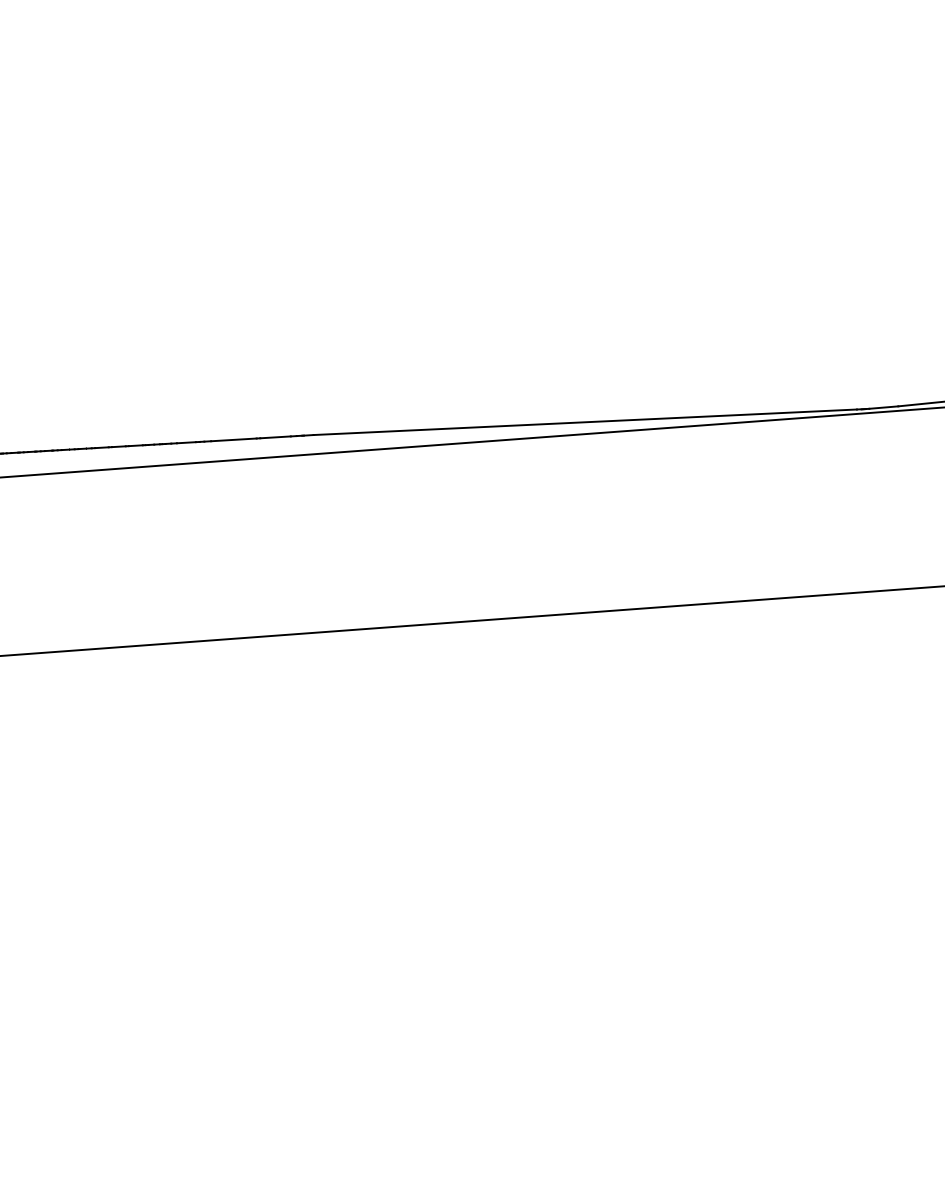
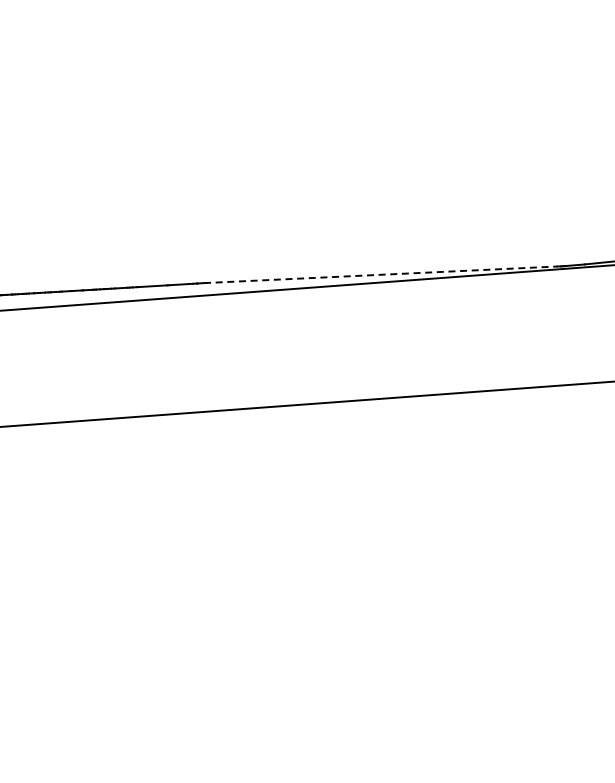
line: (586, 421) -> (381, 274), solid -> dashed

